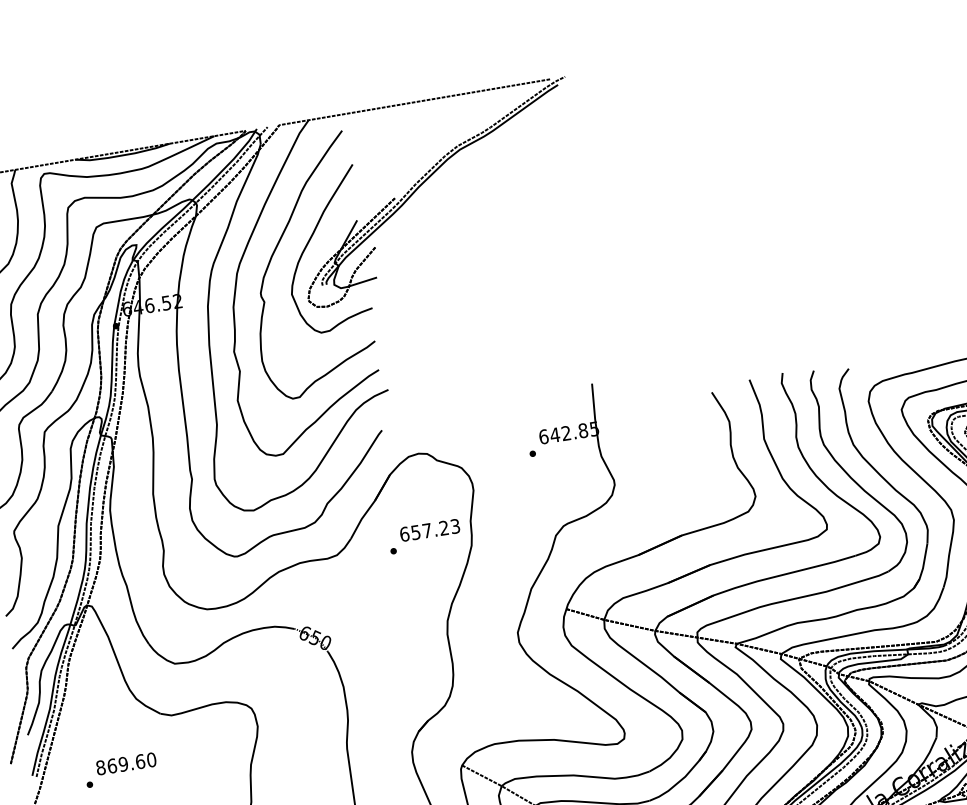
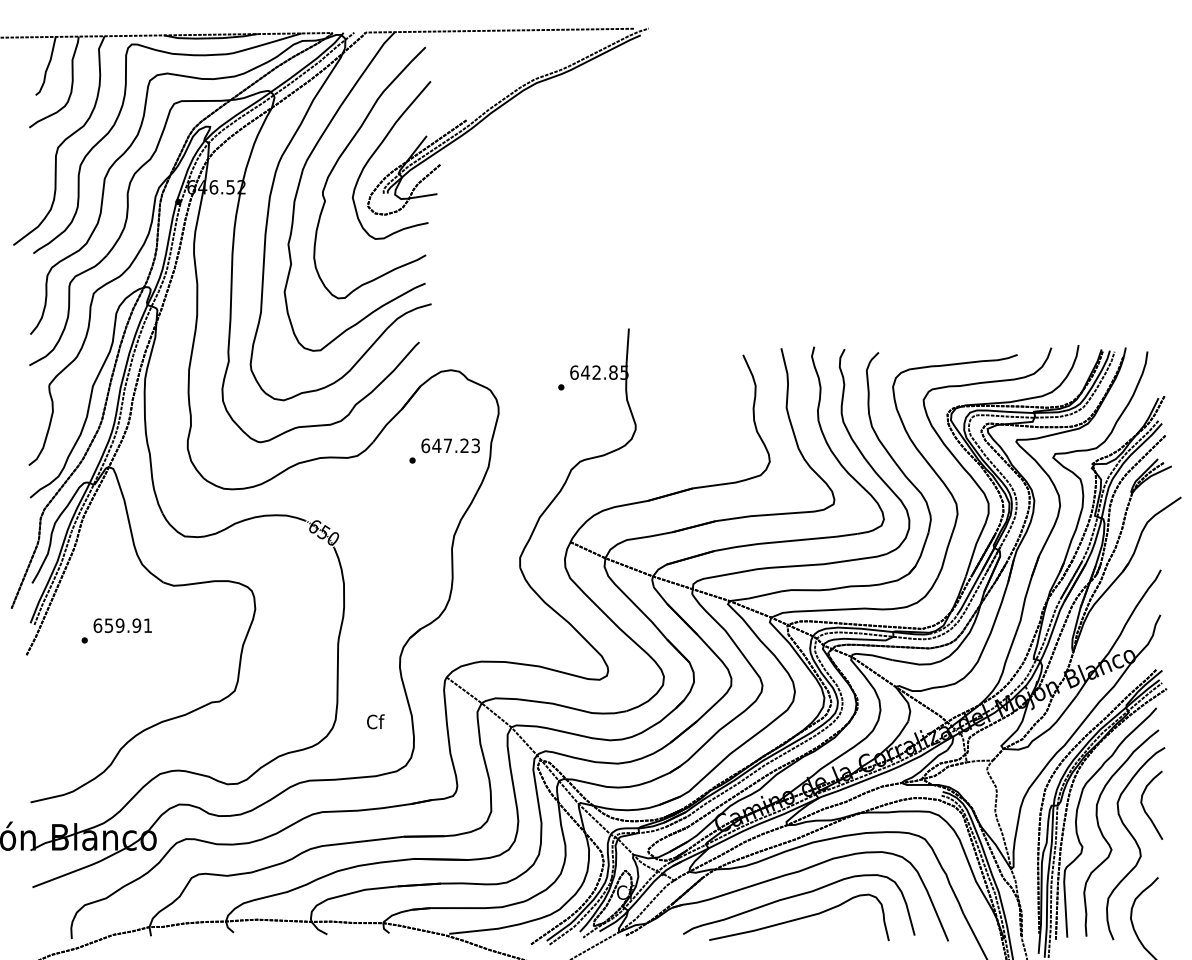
text: (415, 532) -> (436, 445), 657.23 -> 647.23
text: (125, 763) -> (122, 625), 869.60 -> 659.91

